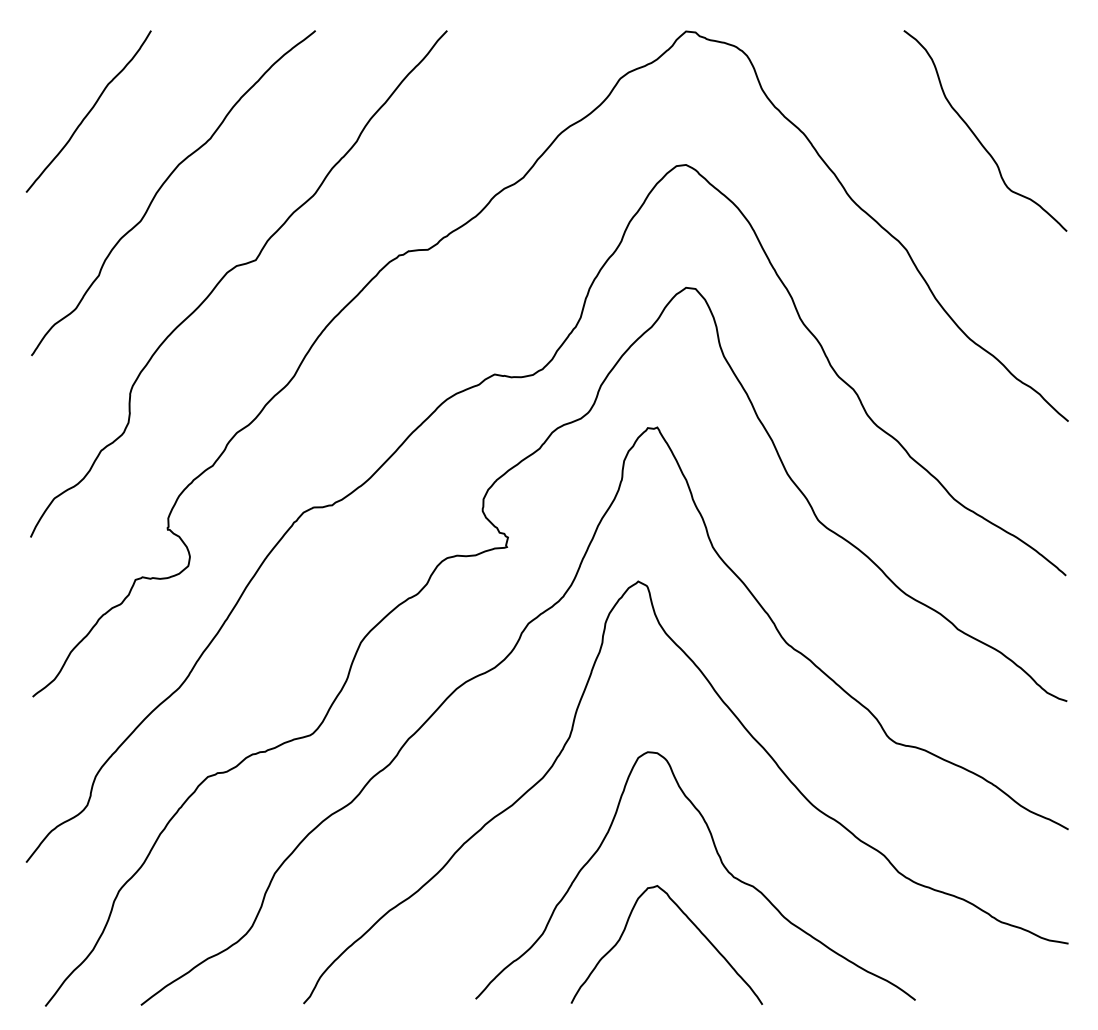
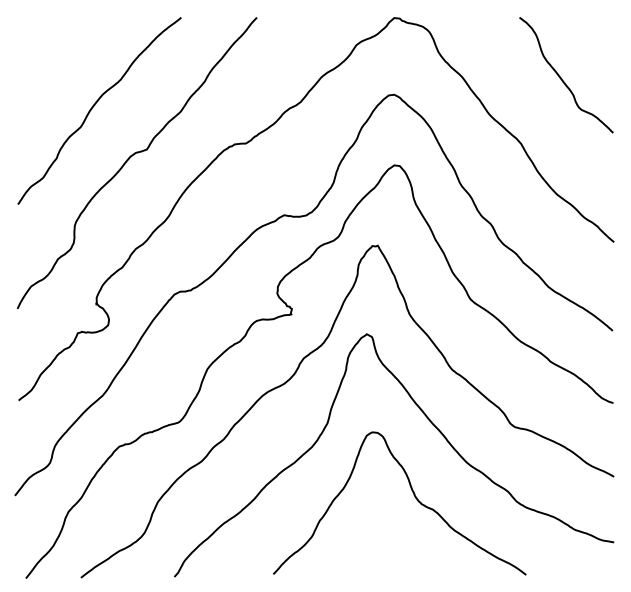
curve: (88, 110) -> (50, 63), removed
curve: (688, 921) -> (395, 529), removed

